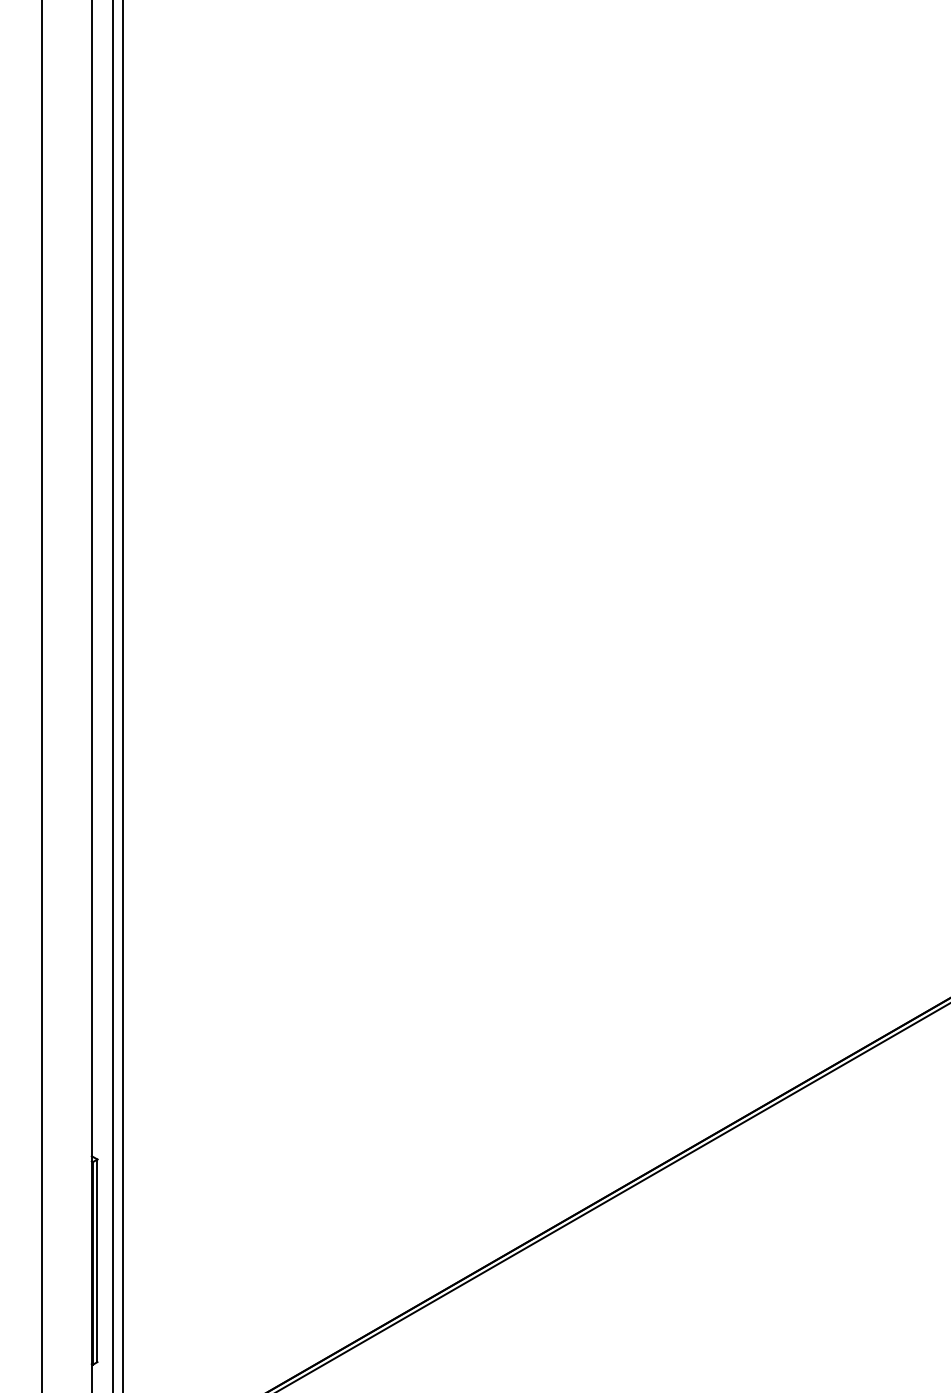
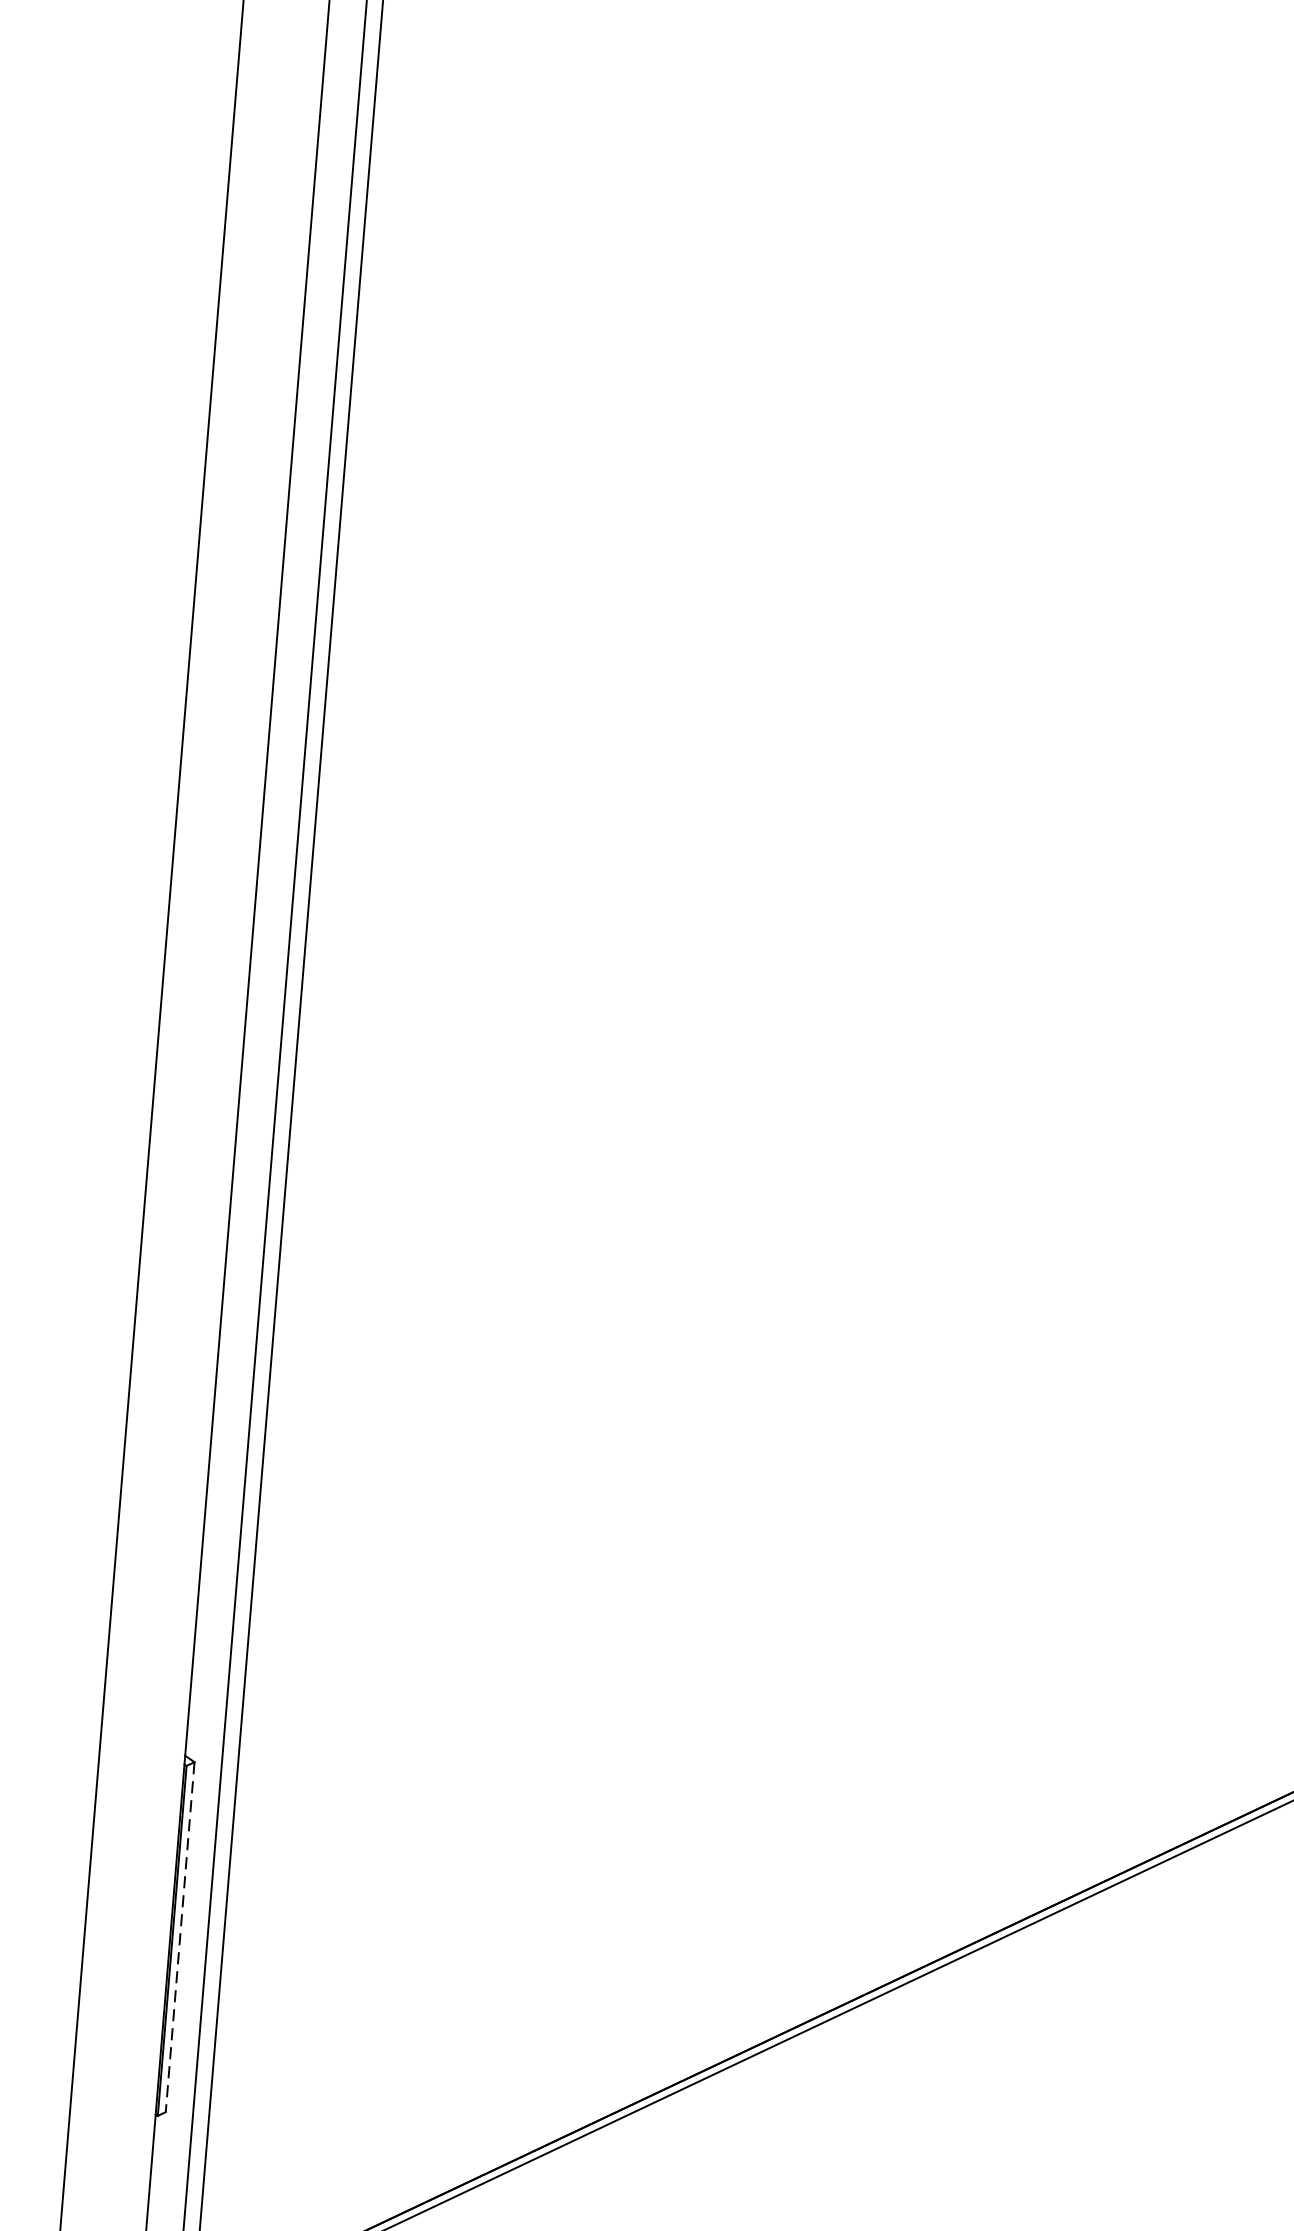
line: (97, 1261) -> (180, 1938), solid -> dashed

